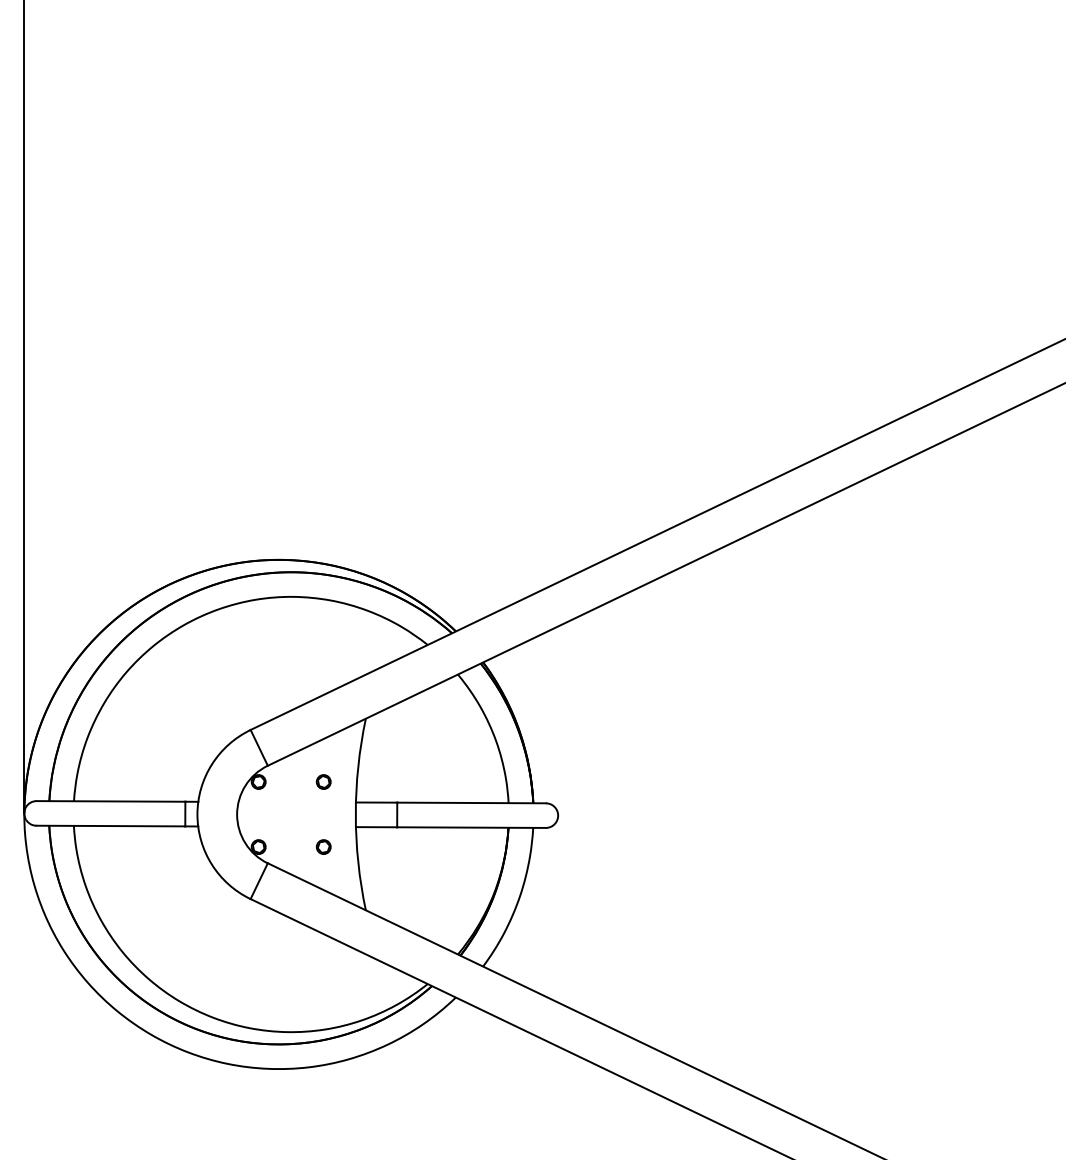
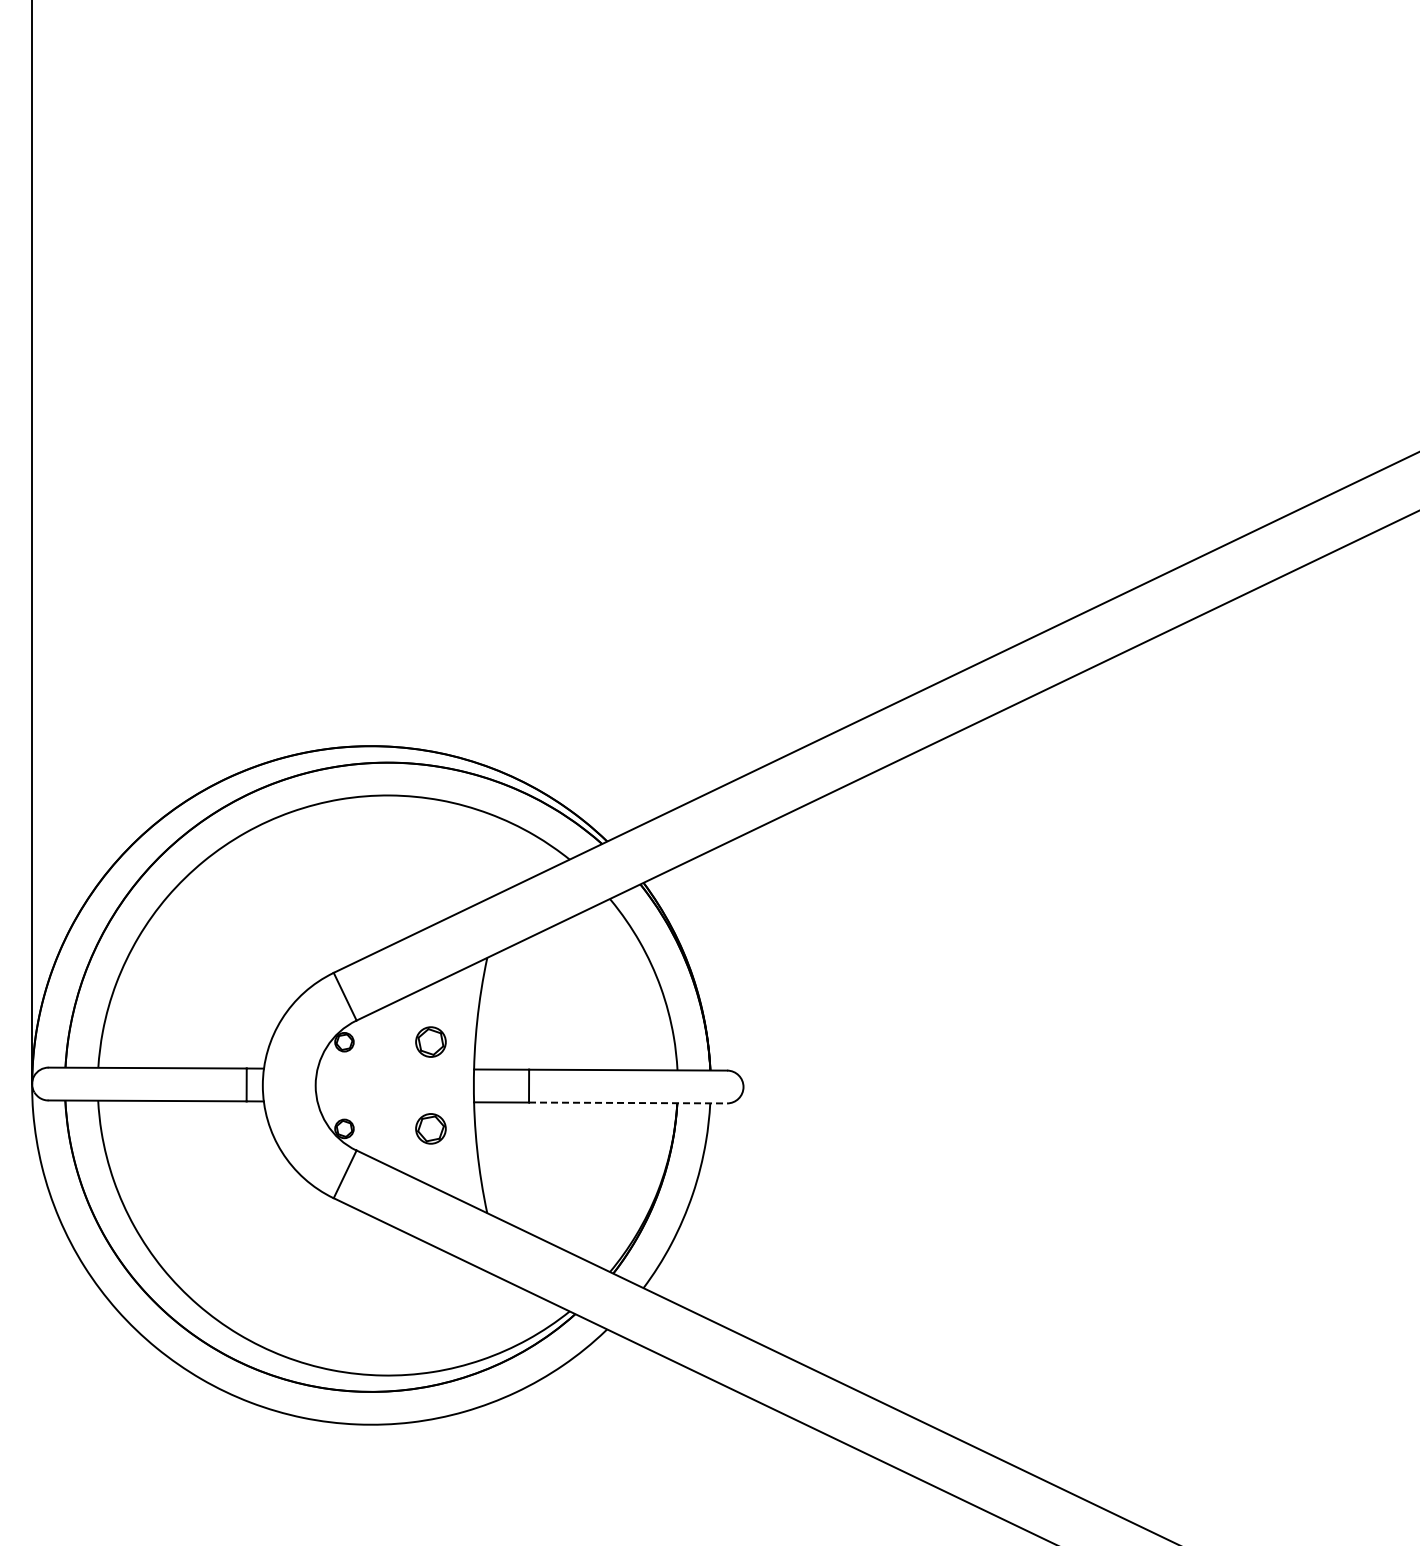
part: (324, 782) -> (431, 1042), size x1.6
line: (471, 827) -> (628, 1102), solid -> dashed
part: (324, 846) -> (431, 1128), size x1.6

